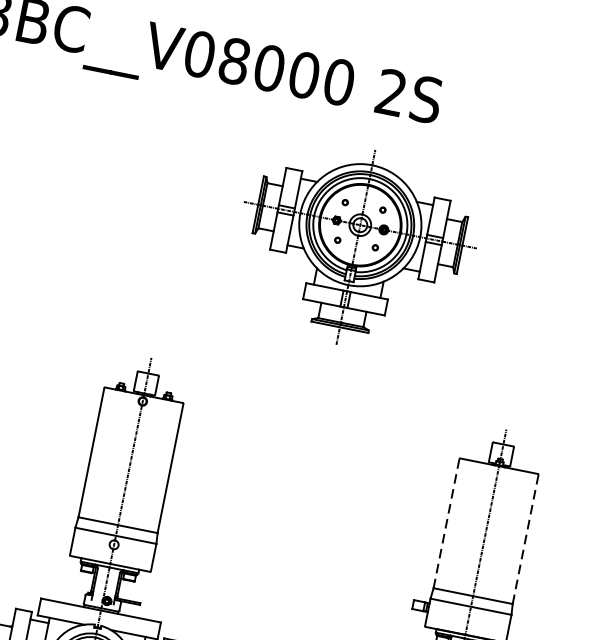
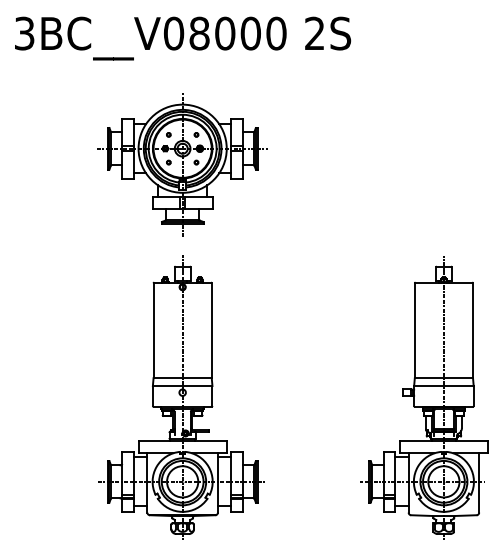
part: (355, 246) -> (182, 164), moved
line: (445, 524) -> (414, 331), dashed -> solid
line: (526, 540) -> (473, 331), dashed -> solid

